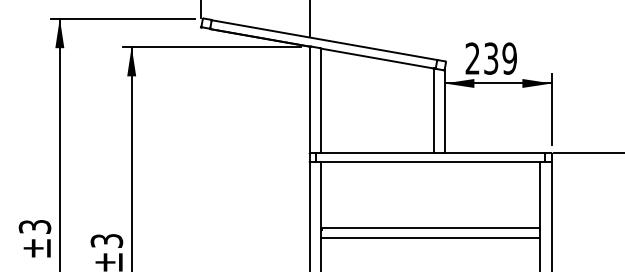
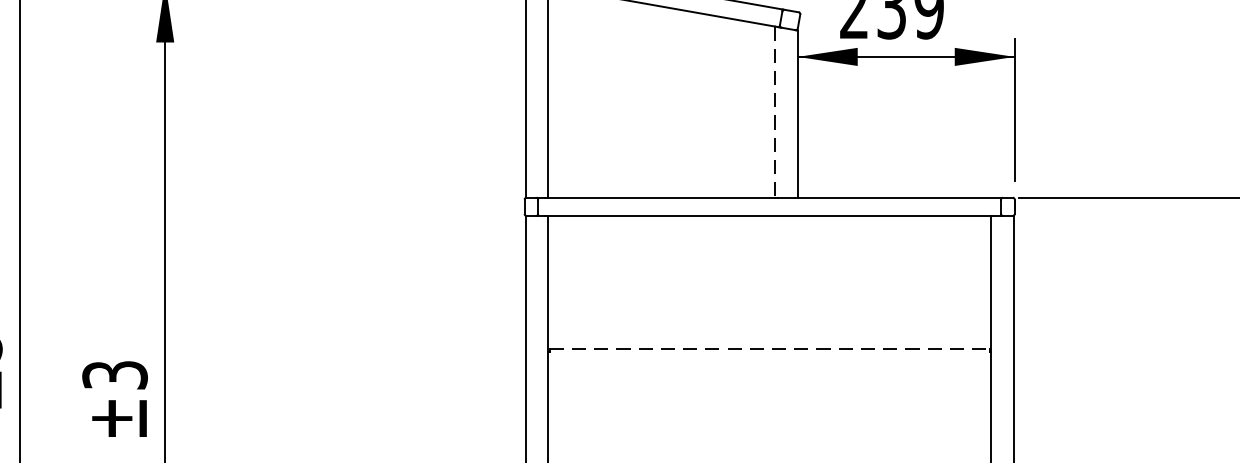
line: (433, 111) -> (775, 113), solid -> dashed
line: (430, 228) -> (769, 349), solid -> dashed
line: (430, 237) -> (769, 368), removed

